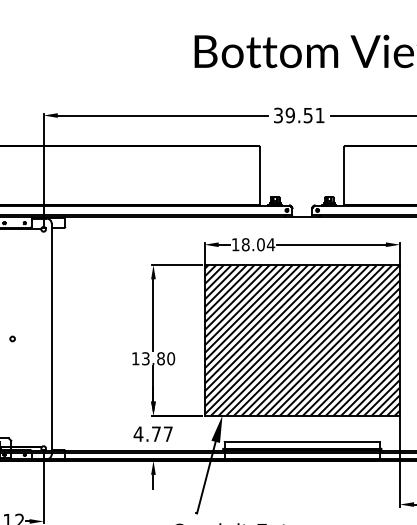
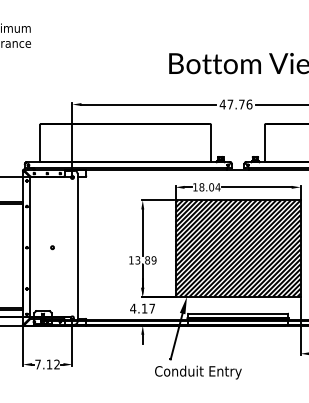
text: (298, 115) -> (235, 104), 39.51 -> 47.76
text: (170, 358) -> (153, 260), 13.80 -> 13.89
text: (156, 433) -> (144, 308), 4.77 -> 4.17

